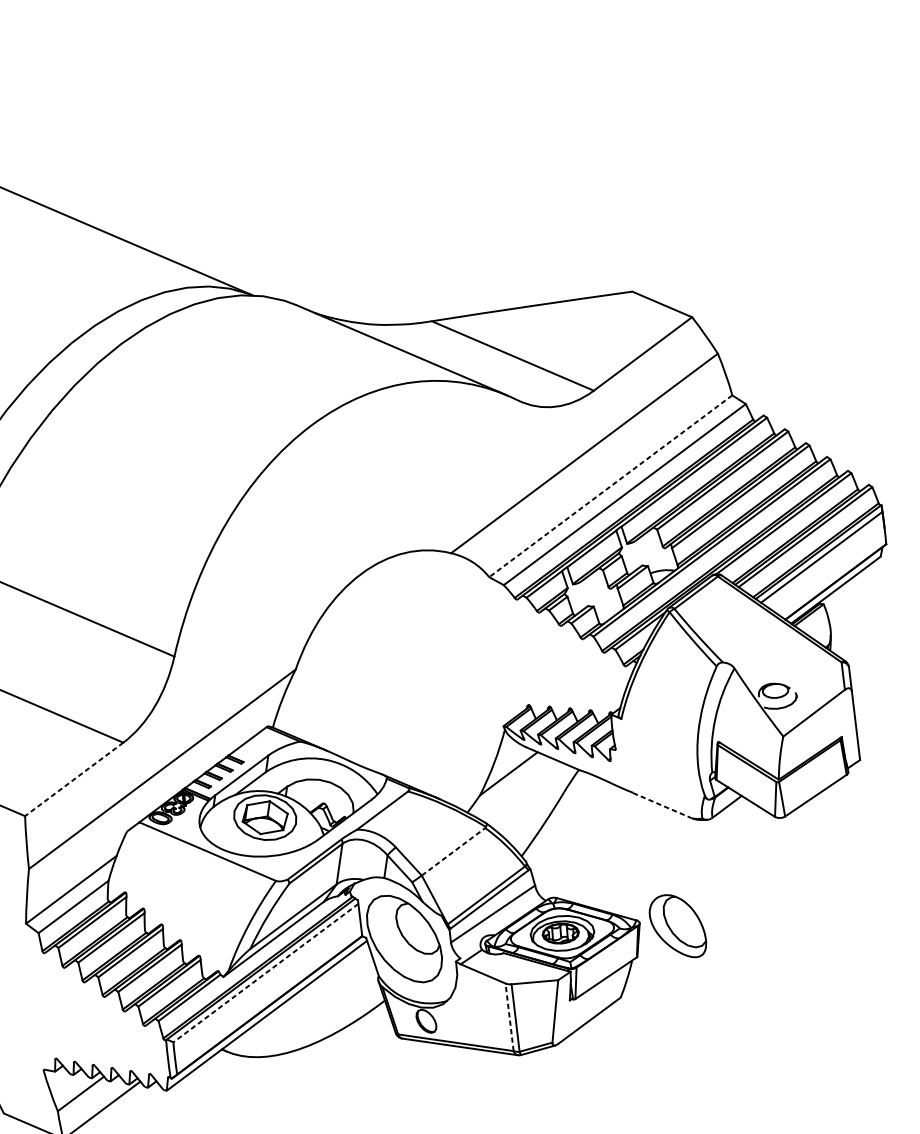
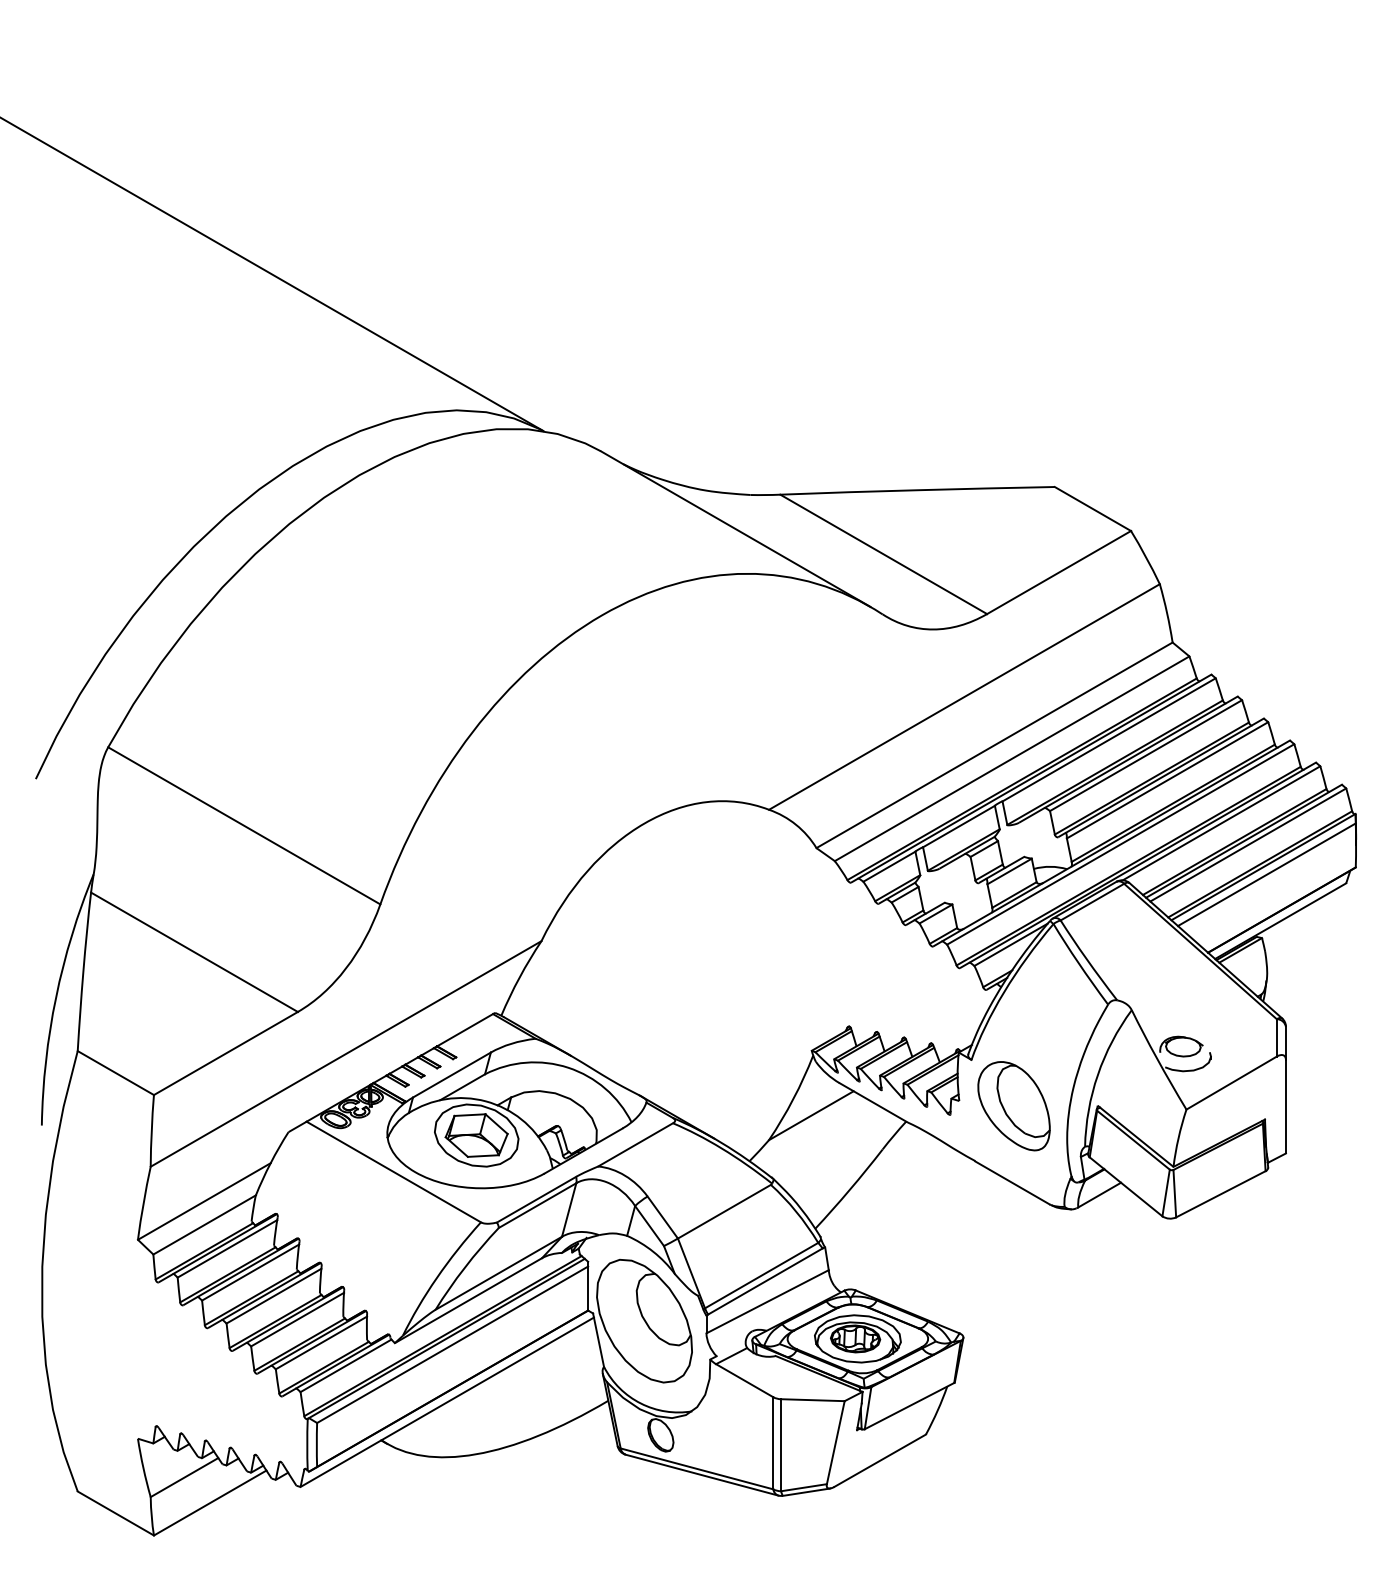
line: (610, 486) -> (994, 745), dashed -> solid
line: (73, 779) -> (225, 1053), dashed -> solid
line: (662, 805) -> (1012, 1183), dashed -> solid
line: (453, 851) -> (724, 1211), dashed -> solid
part: (677, 926) -> (1013, 1106), moved
line: (265, 973) -> (452, 1345), dashed -> solid
line: (509, 1016) -> (773, 1442), dashed -> solid

